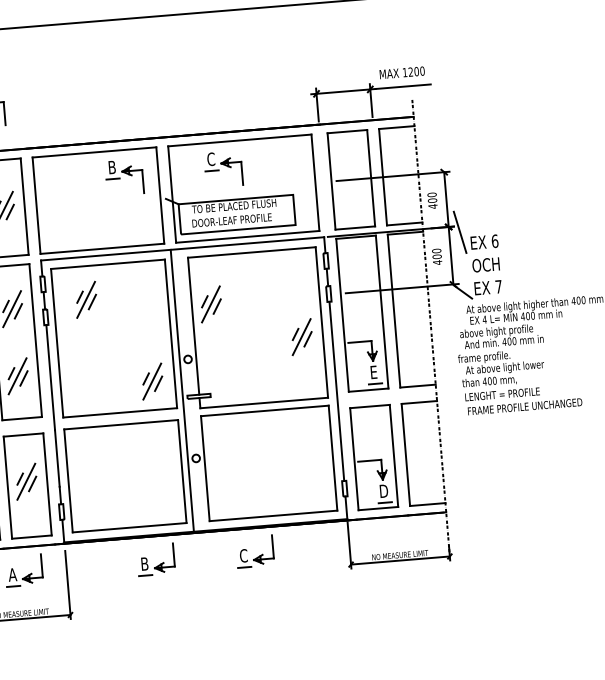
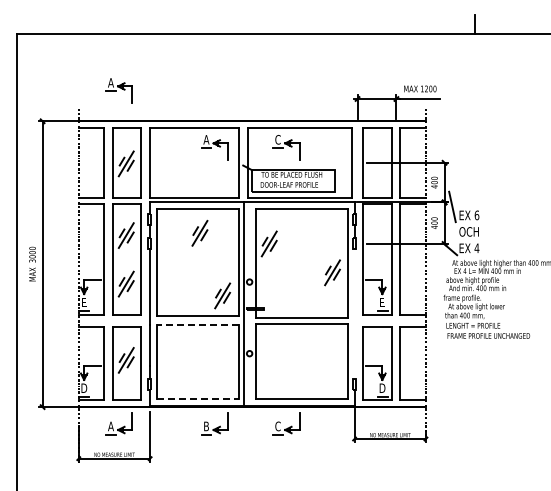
text: (112, 167) -> (206, 139), B -> A
text: (498, 285) -> (476, 247), 7 -> 4
part: (85, 298) -> (199, 232), moved
line: (336, 390) -> (354, 313), removed
line: (120, 425) -> (197, 325), solid -> dashed
line: (130, 527) -> (198, 399), solid -> dashed

